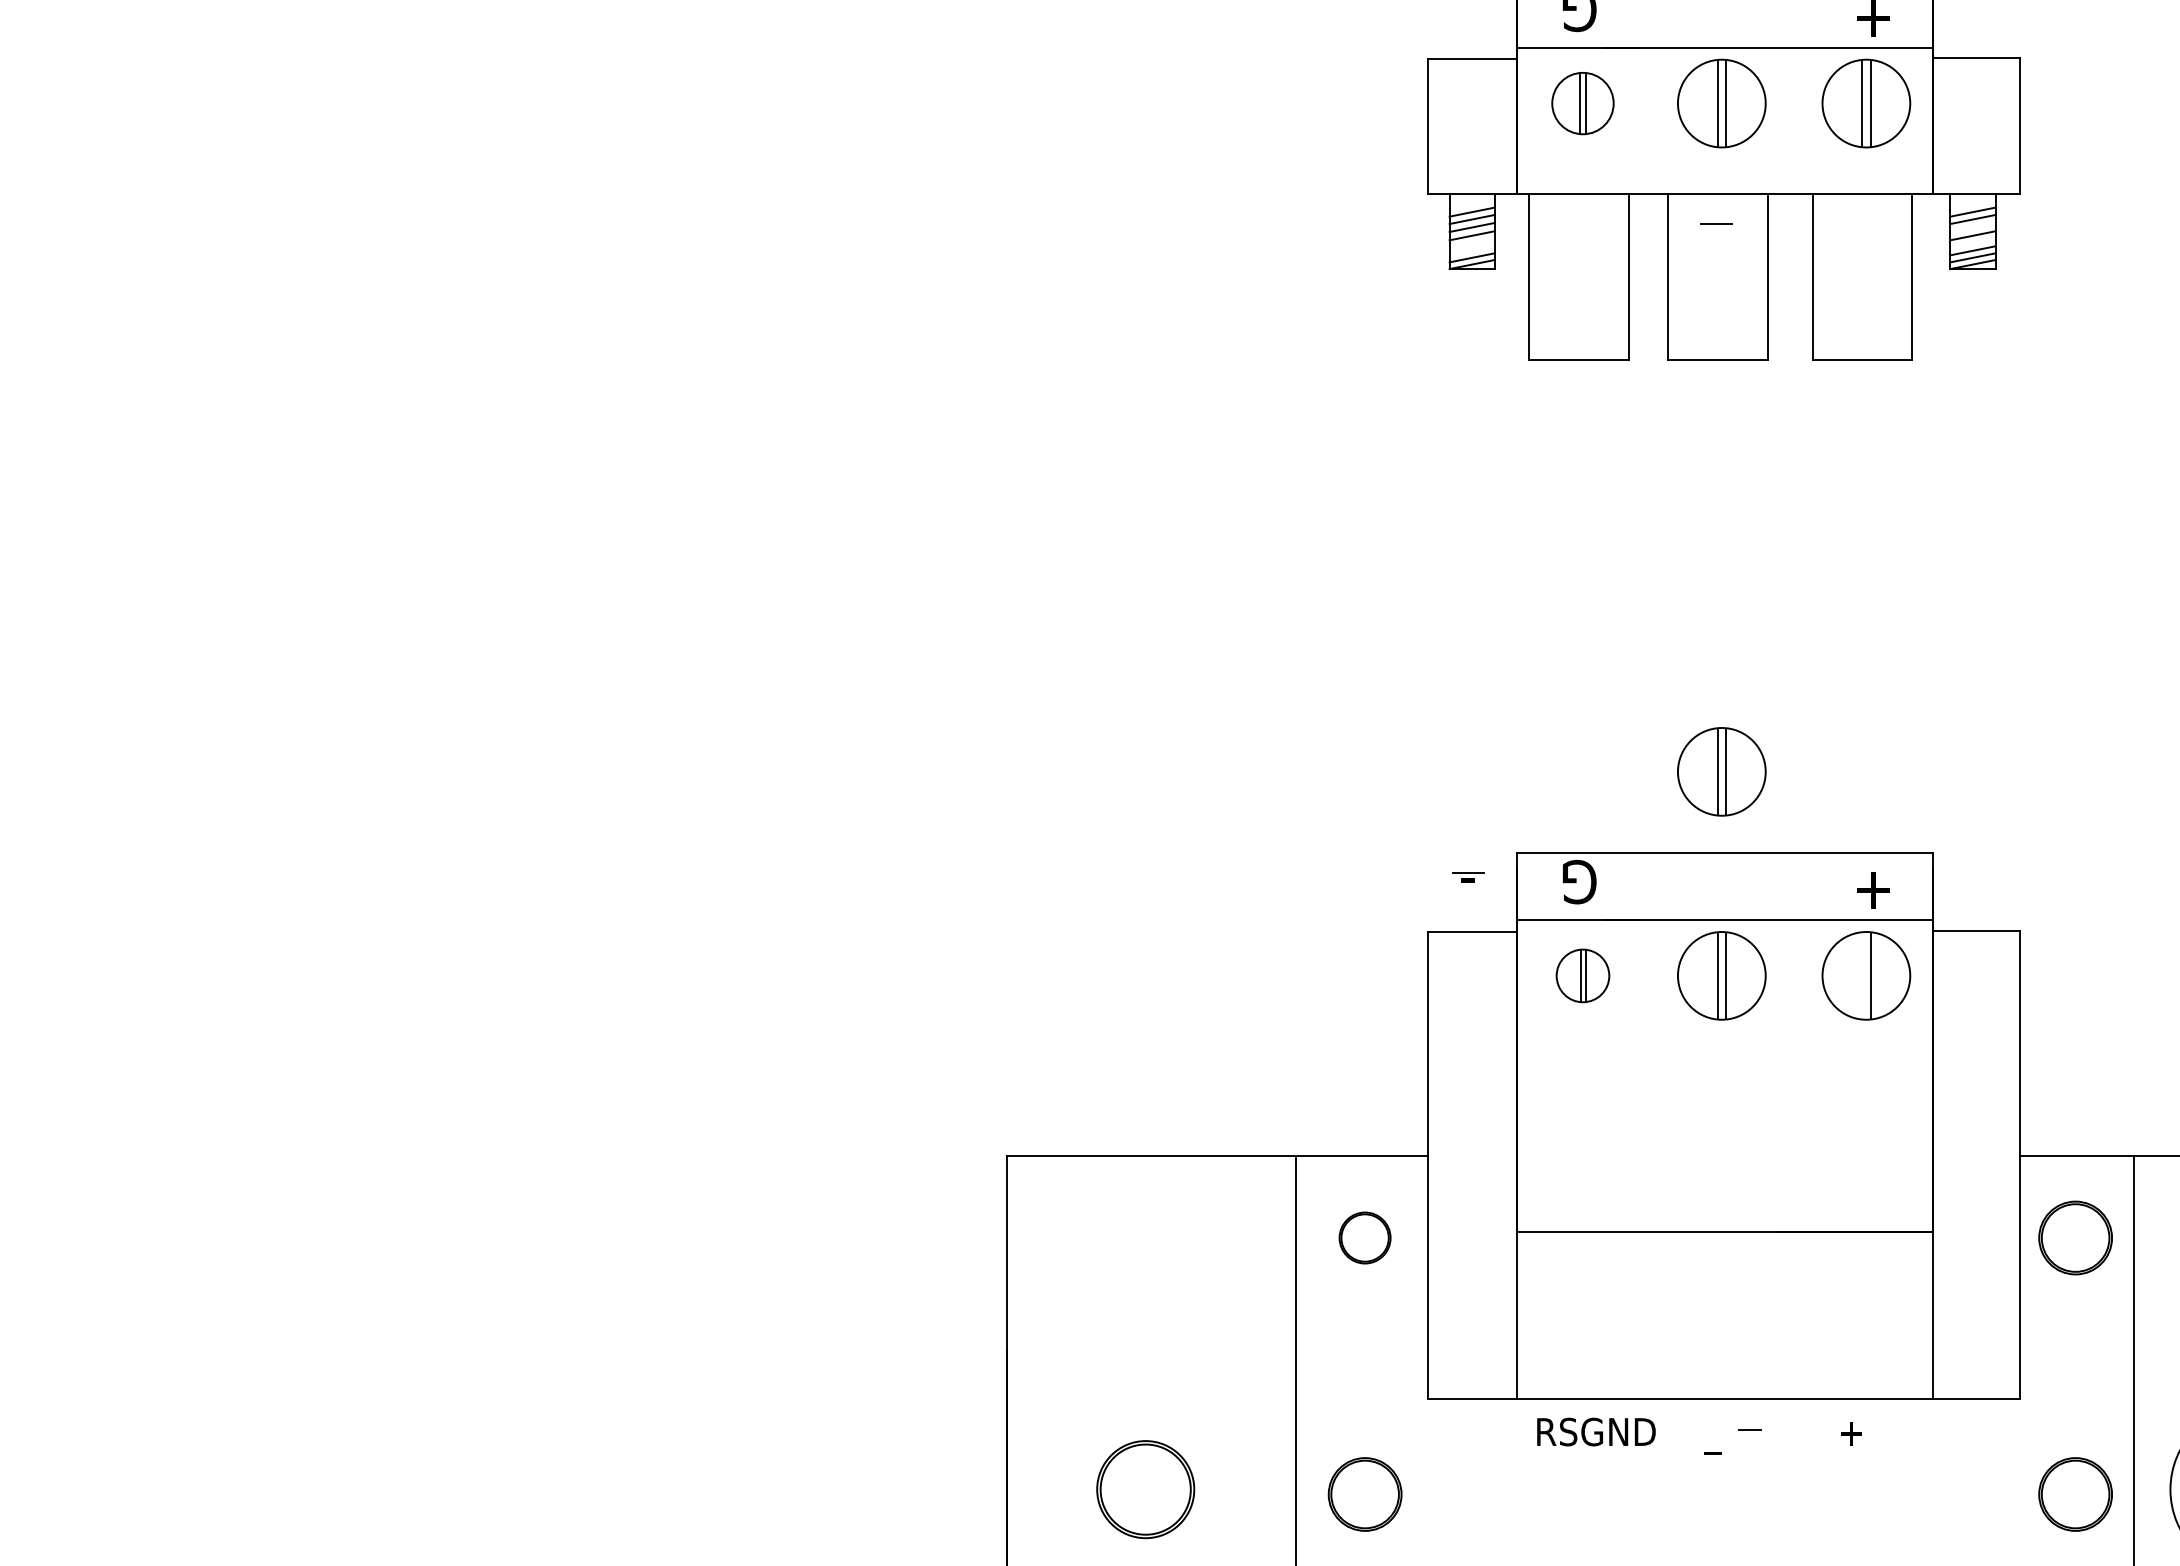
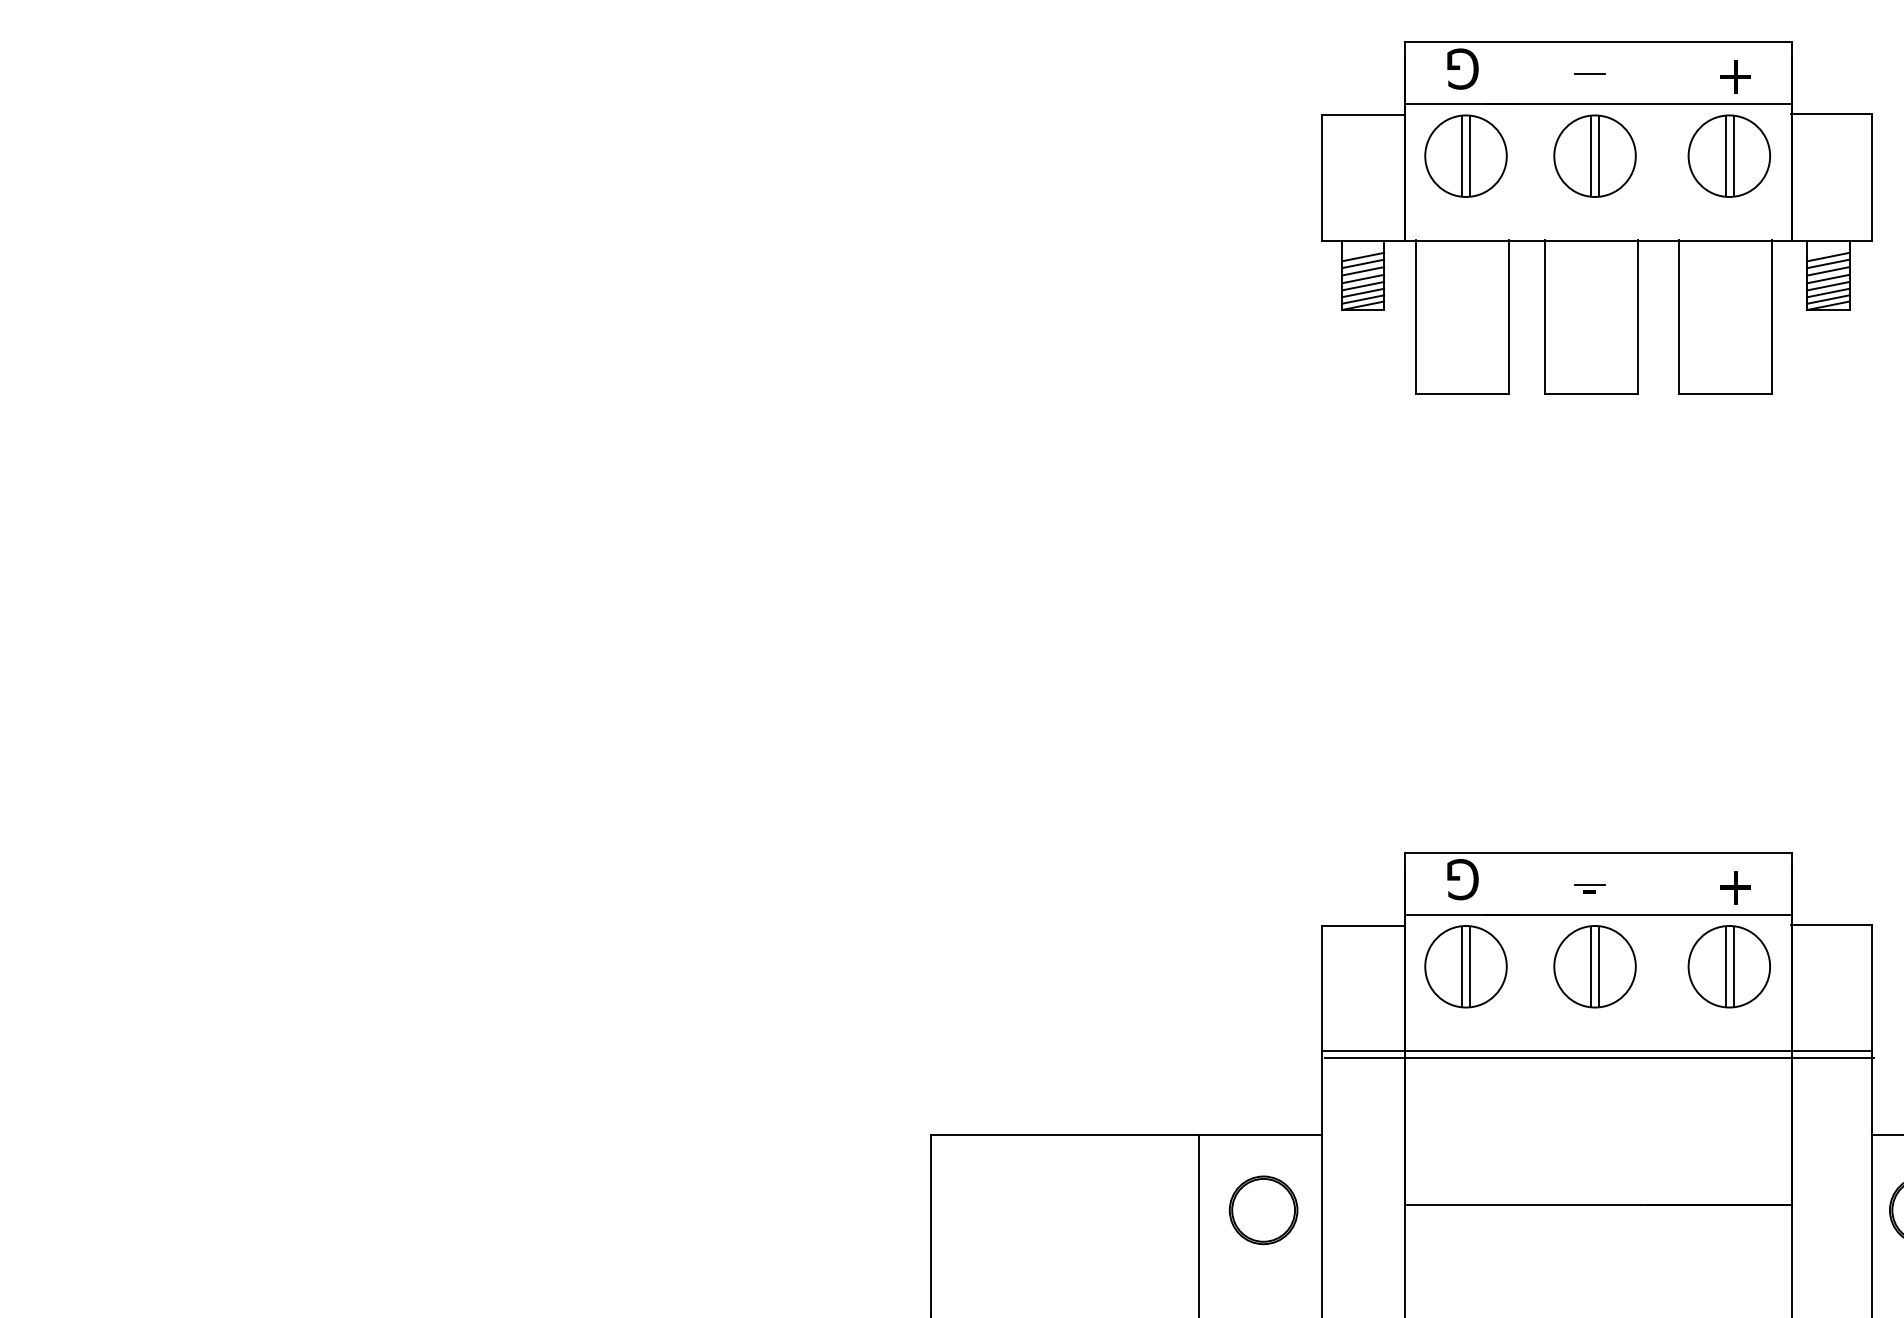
part: (1582, 103) -> (1465, 156), size x1.43
line: (1716, 223) -> (1590, 74), moved
line: (1972, 227) -> (1827, 271), added
line: (1471, 242) -> (1362, 285), added
line: (1972, 242) -> (1827, 285), added
line: (1471, 250) -> (1362, 292), added
part: (1721, 771) -> (1594, 776), removed
part: (1468, 877) -> (1590, 889), moved
part: (1582, 975) -> (1465, 966), size x1.67
line: (1862, 975) -> (1725, 966), added
line: (1723, 1066) -> (1596, 1050), added
line: (1726, 1073) -> (1599, 1057), added
part: (1364, 1237) -> (1263, 1209), size x1.43

